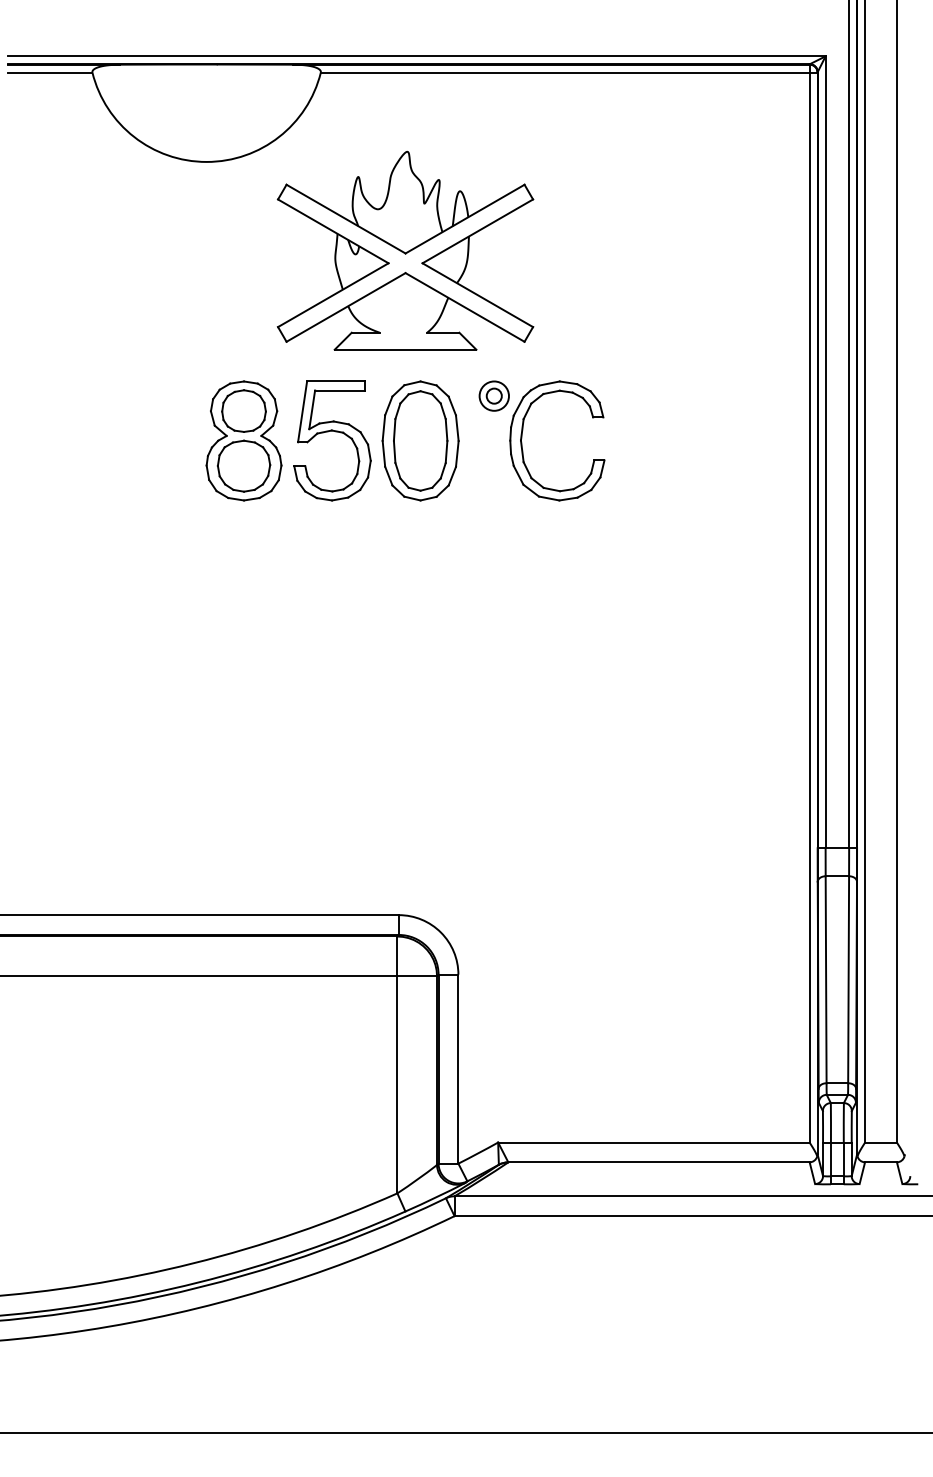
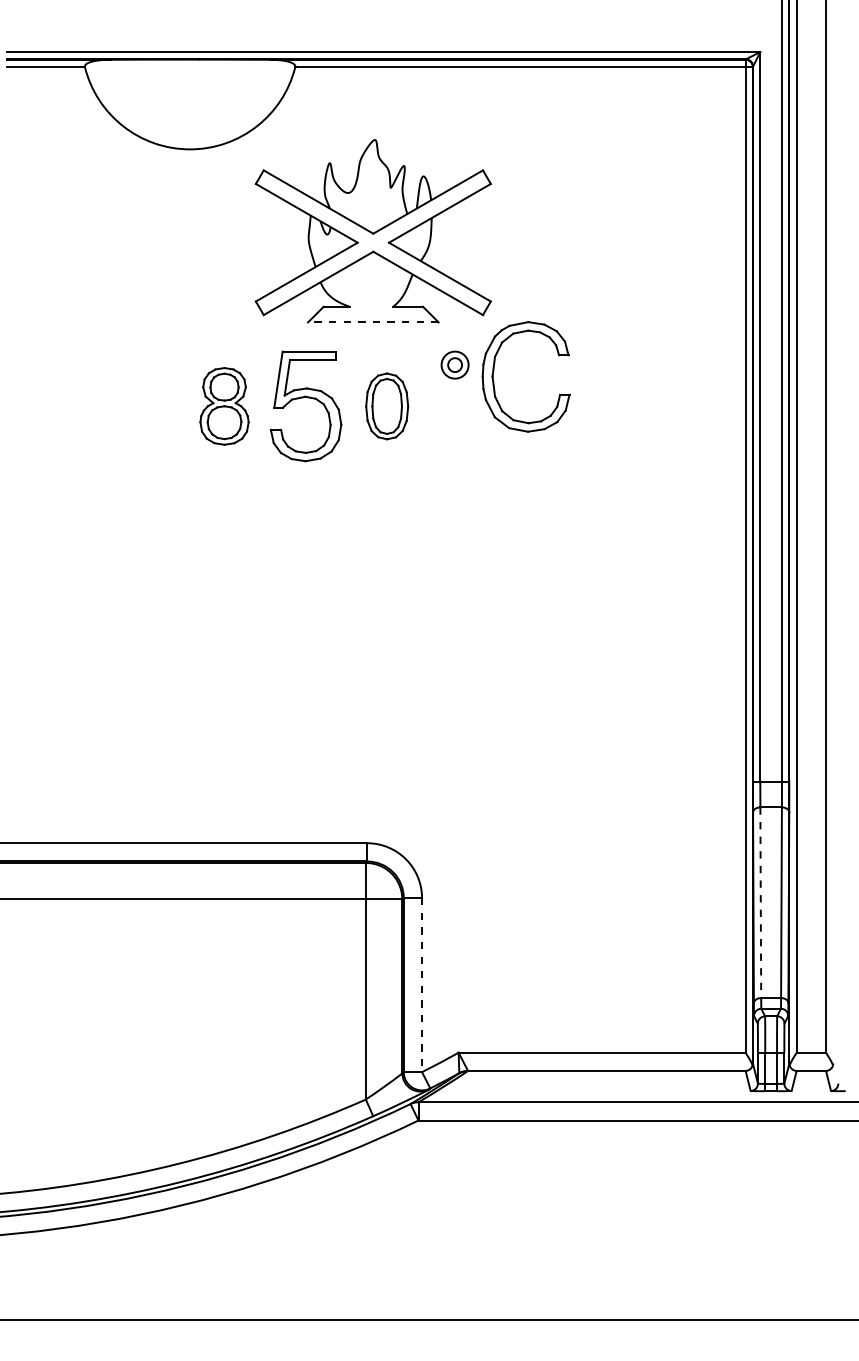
line: (405, 349) -> (373, 322), solid -> dashed
part: (522, 438) -> (493, 374), moved
part: (243, 440) -> (224, 405), size x0.7
part: (420, 440) -> (387, 405), size x0.6
line: (826, 980) -> (761, 903), solid -> dashed
line: (458, 1069) -> (422, 985), solid -> dashed

